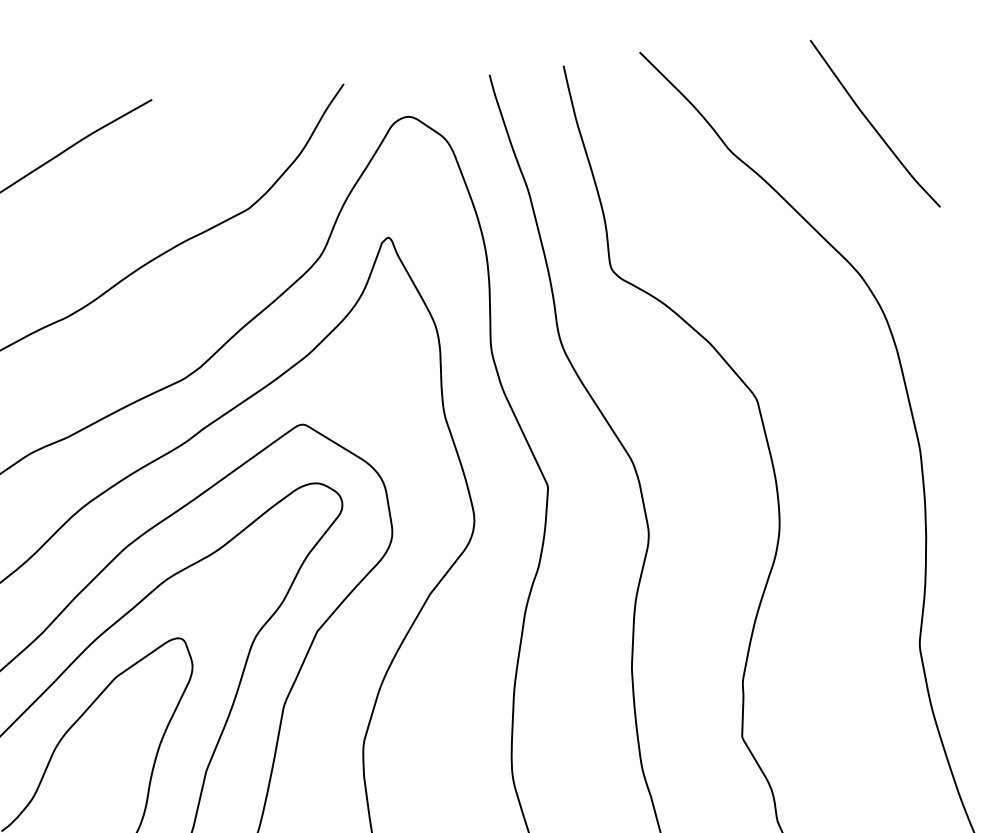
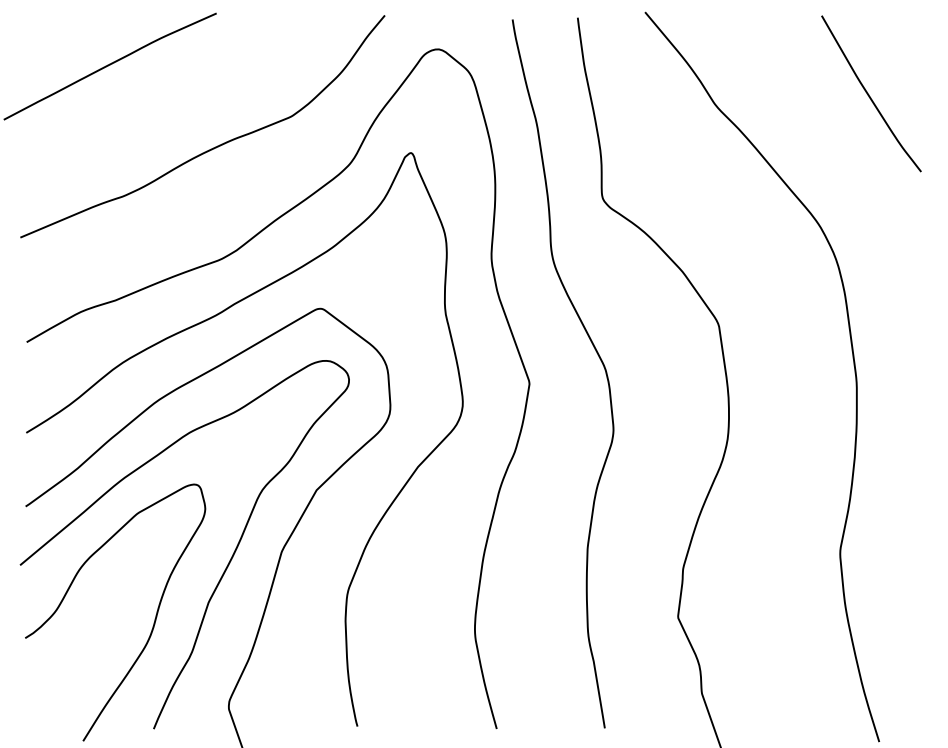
curve: (873, 124) -> (869, 94), moved

